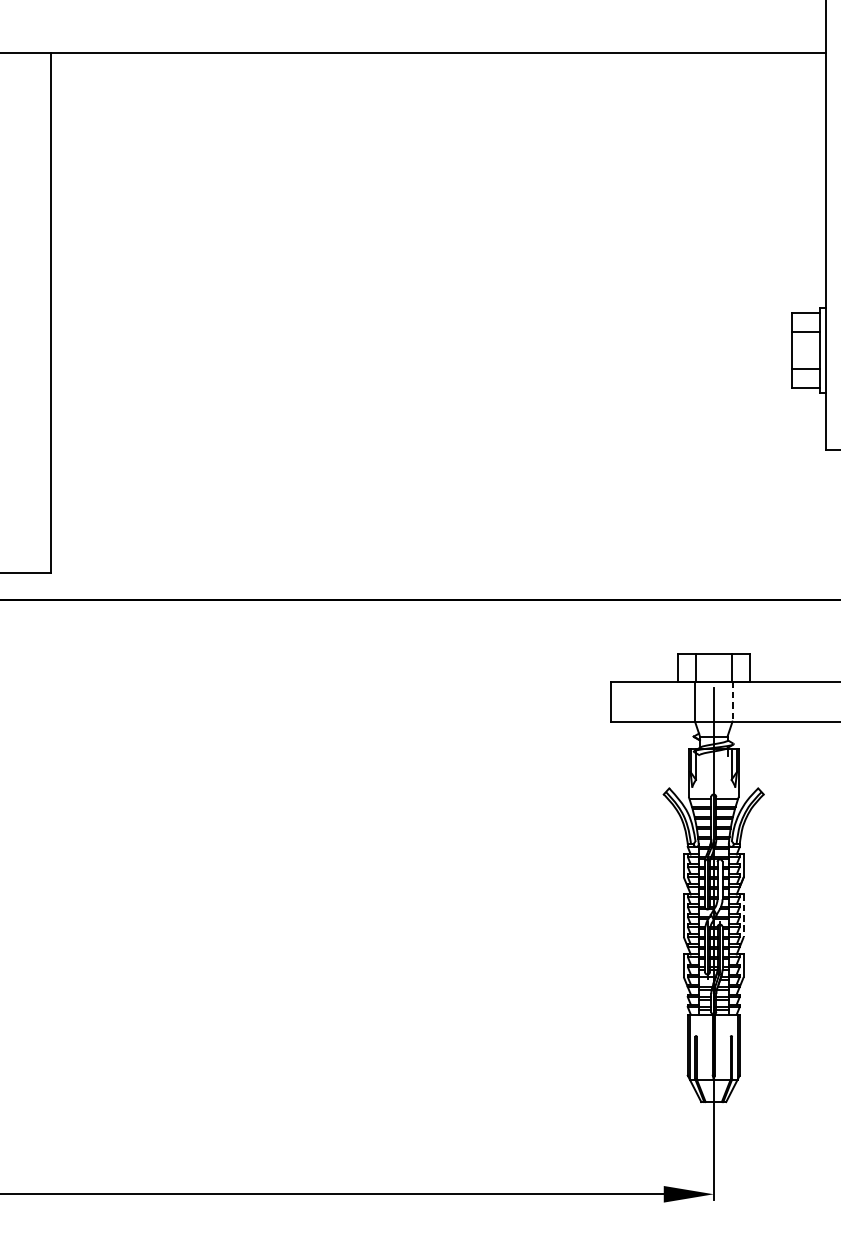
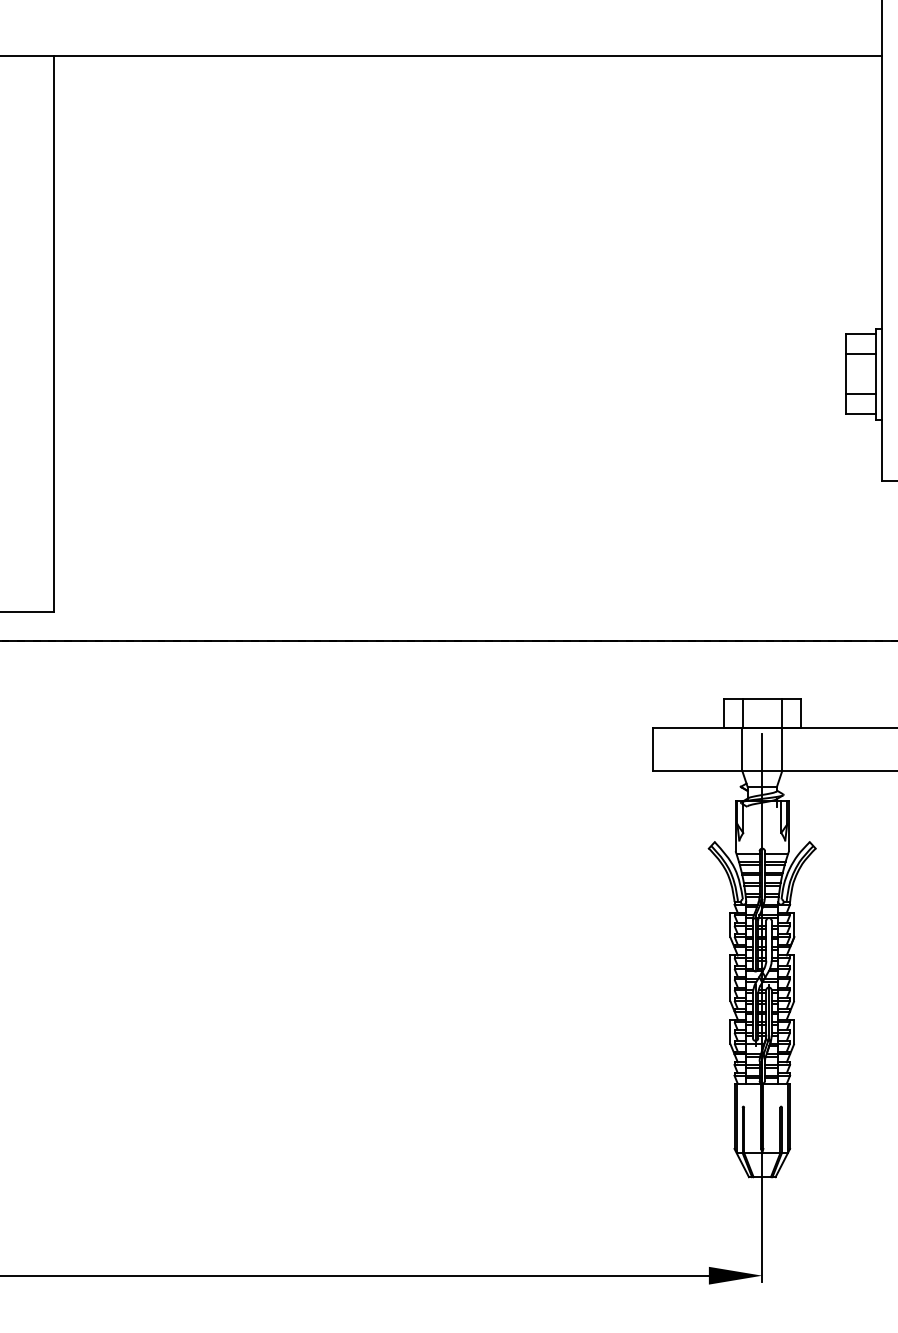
line: (732, 701) -> (782, 749), dashed -> solid
line: (743, 916) -> (794, 978), dashed -> solid

